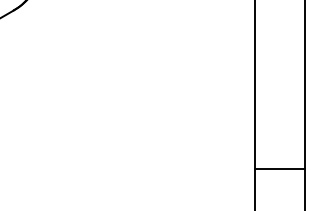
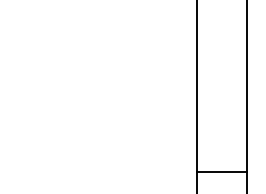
line: (279, 169) -> (222, 172), moved

